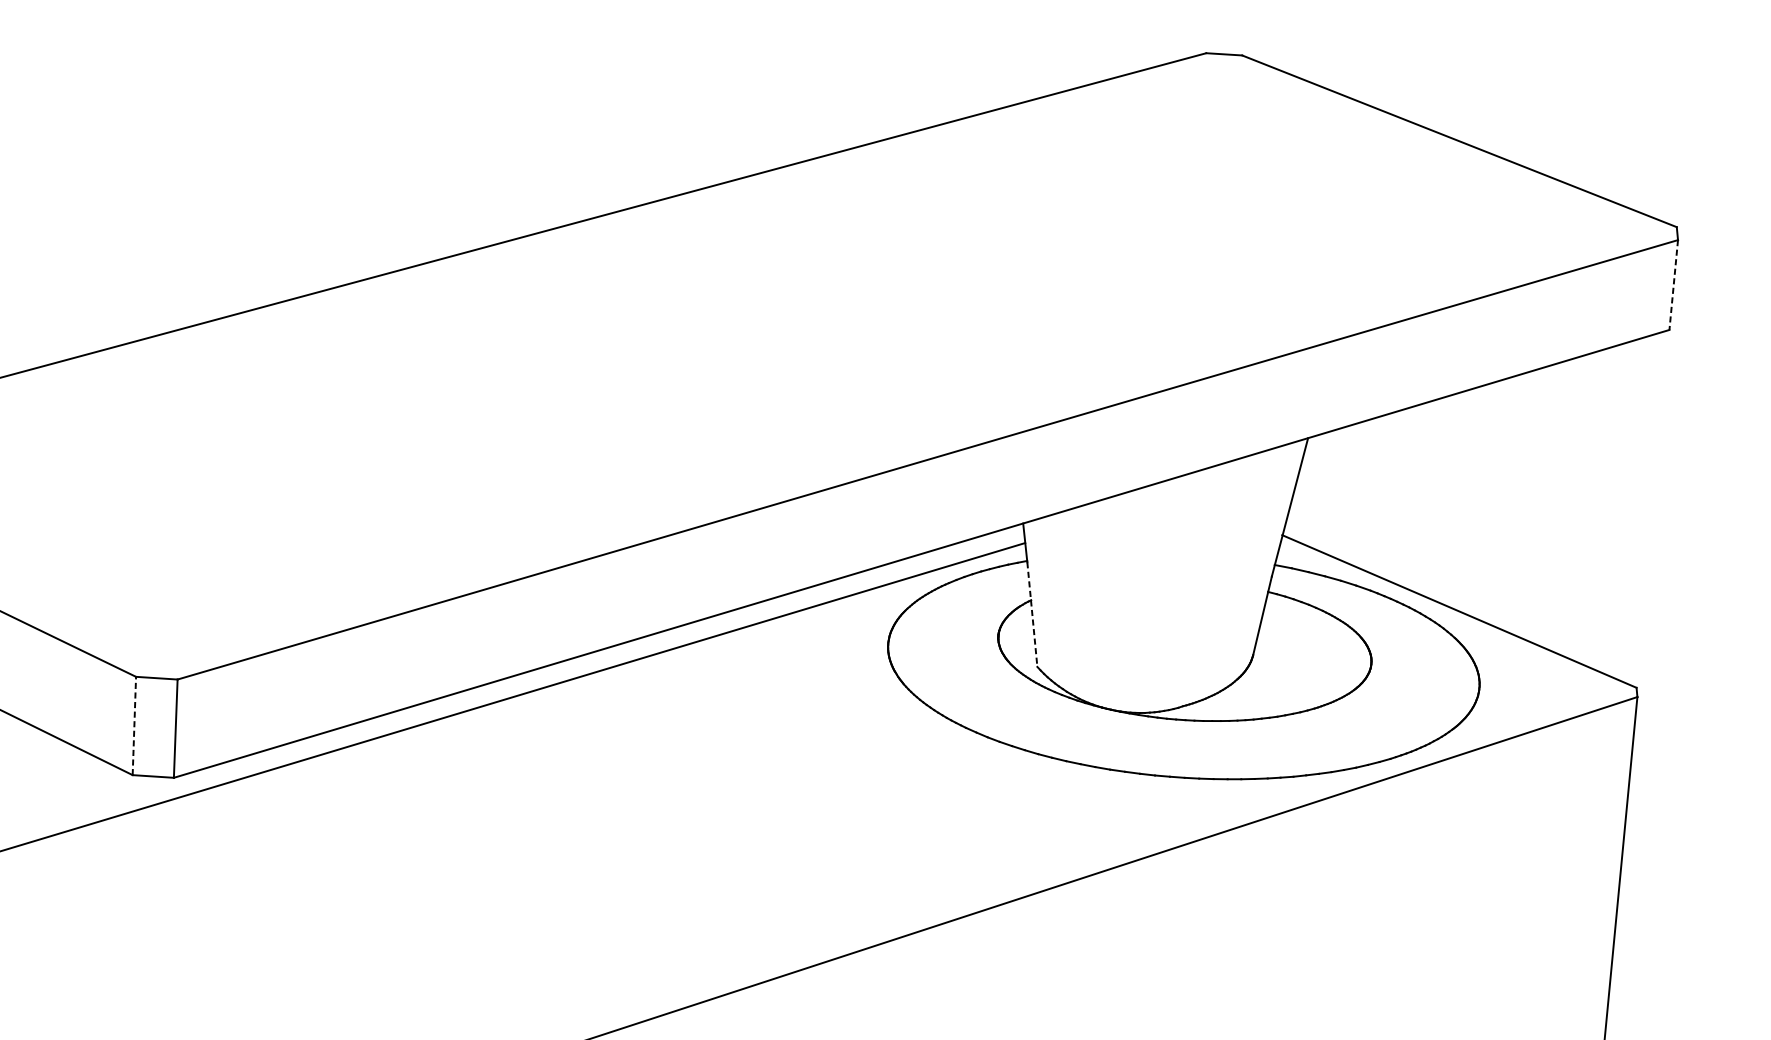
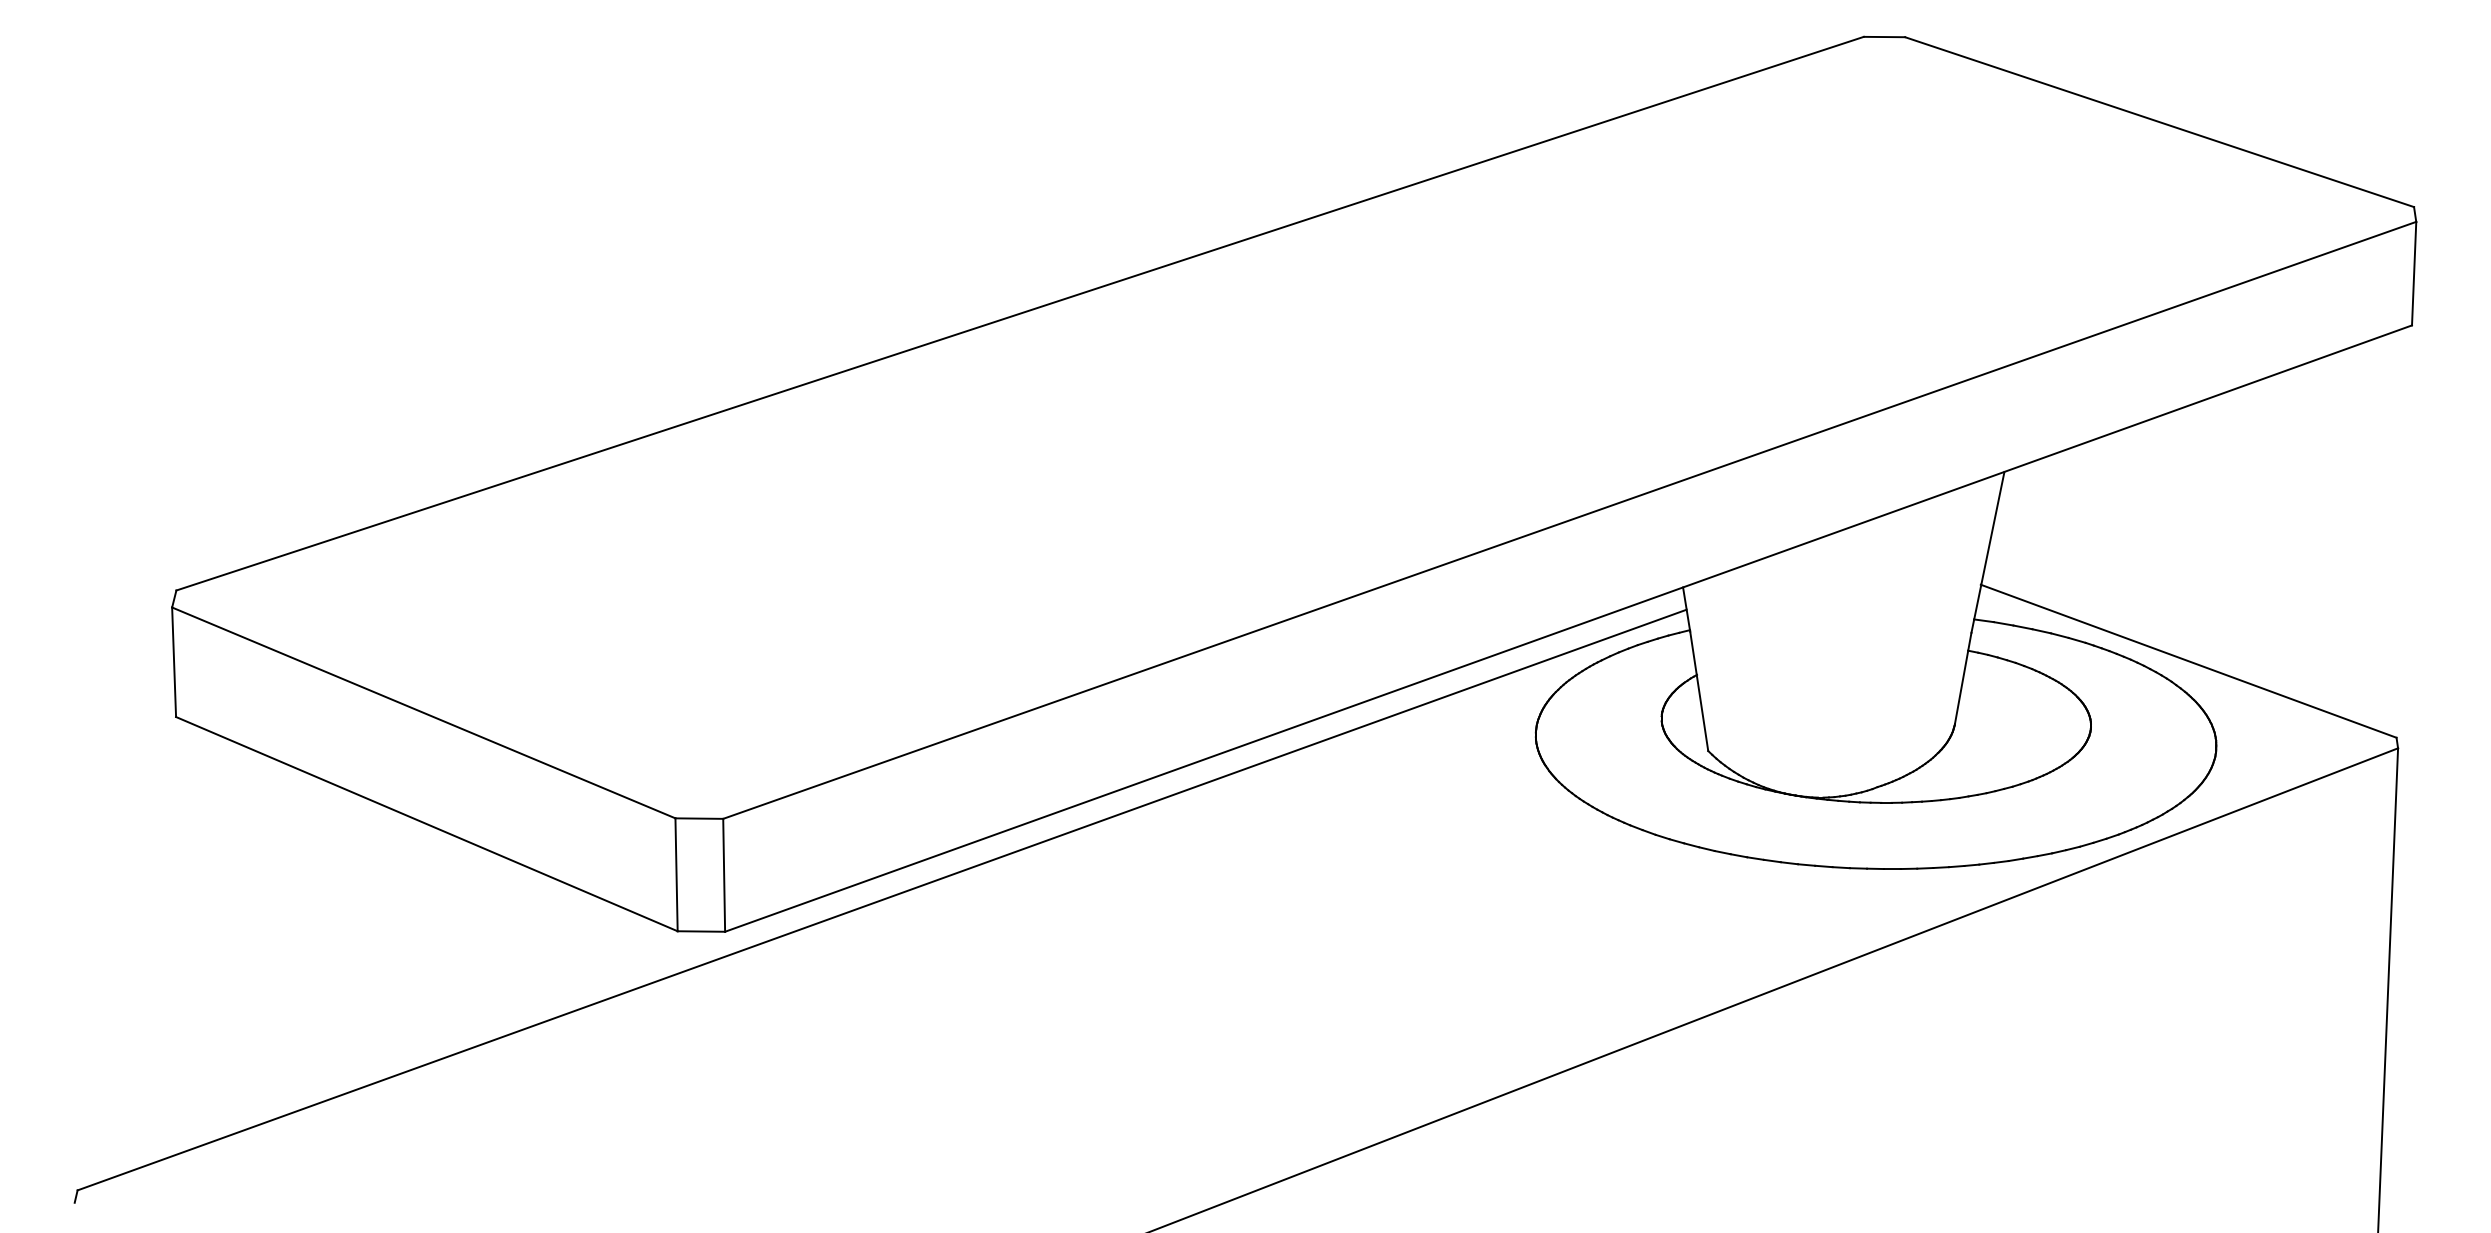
line: (1674, 284) -> (2414, 273), dashed -> solid
line: (1032, 614) -> (1699, 691), dashed -> solid
line: (134, 725) -> (676, 874), dashed -> solid

